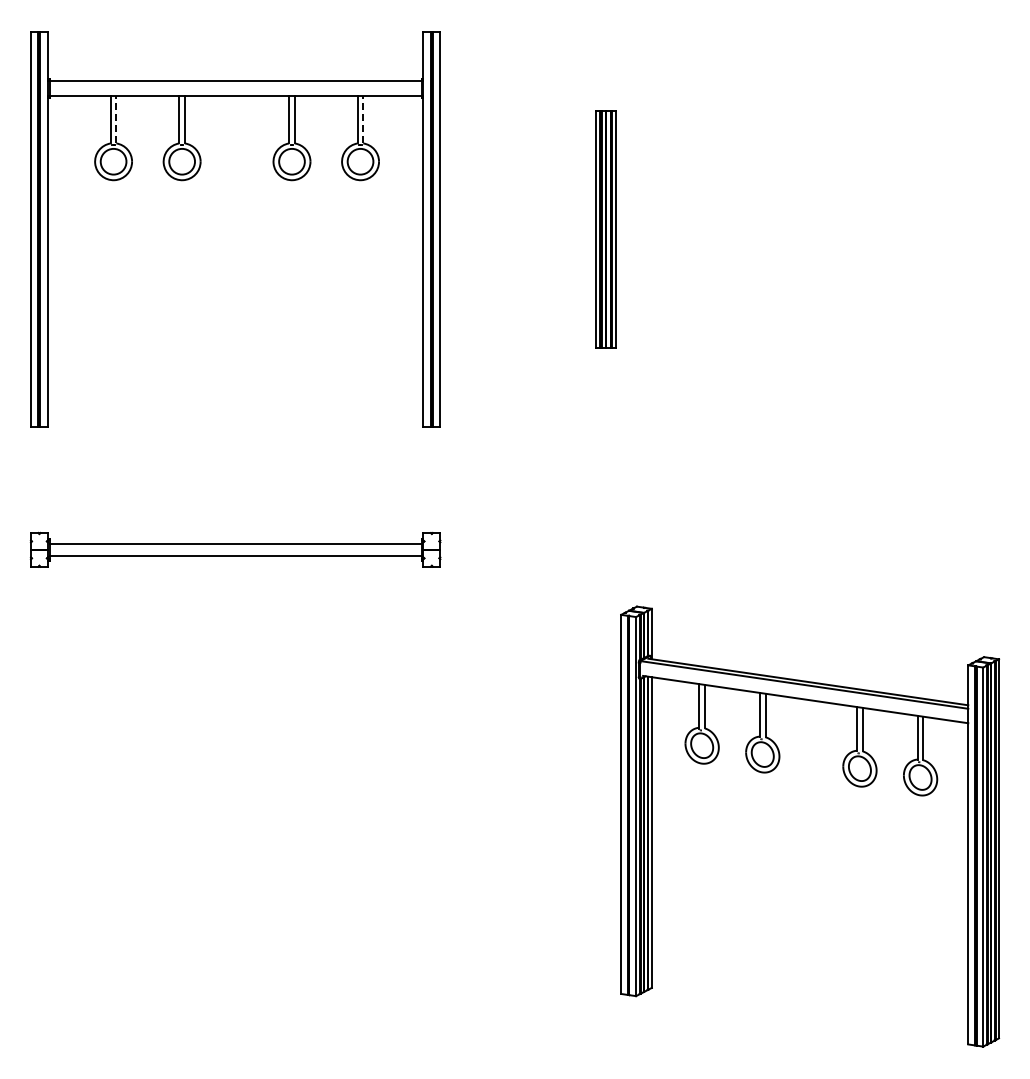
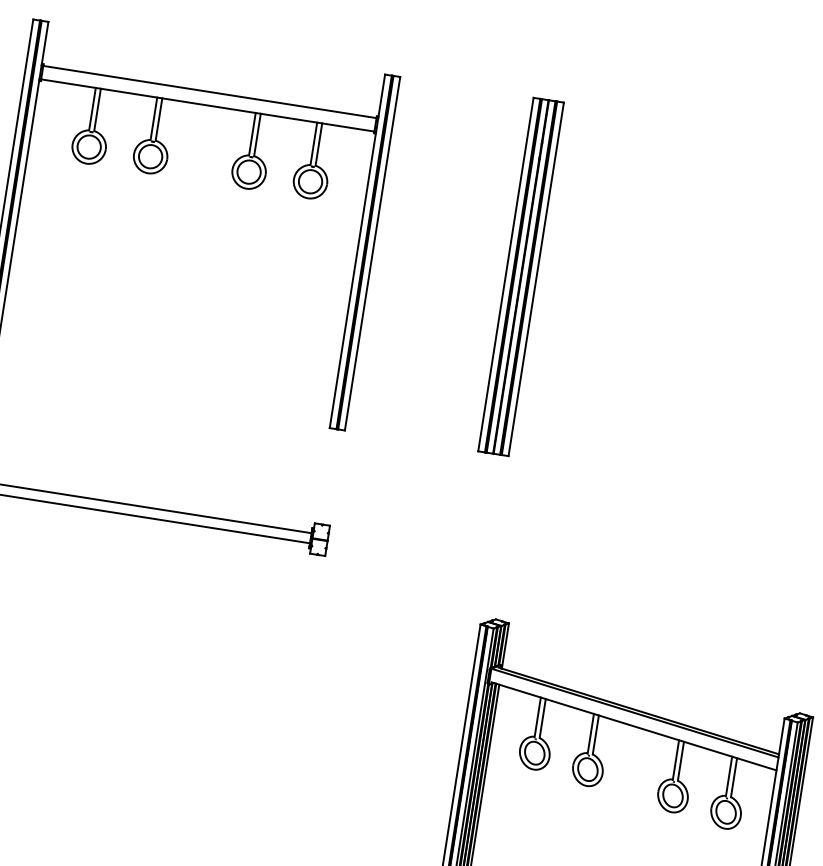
line: (116, 119) -> (97, 109), dashed -> solid
line: (363, 119) -> (319, 144), dashed -> solid
part: (605, 229) -> (520, 276), size x1.67

